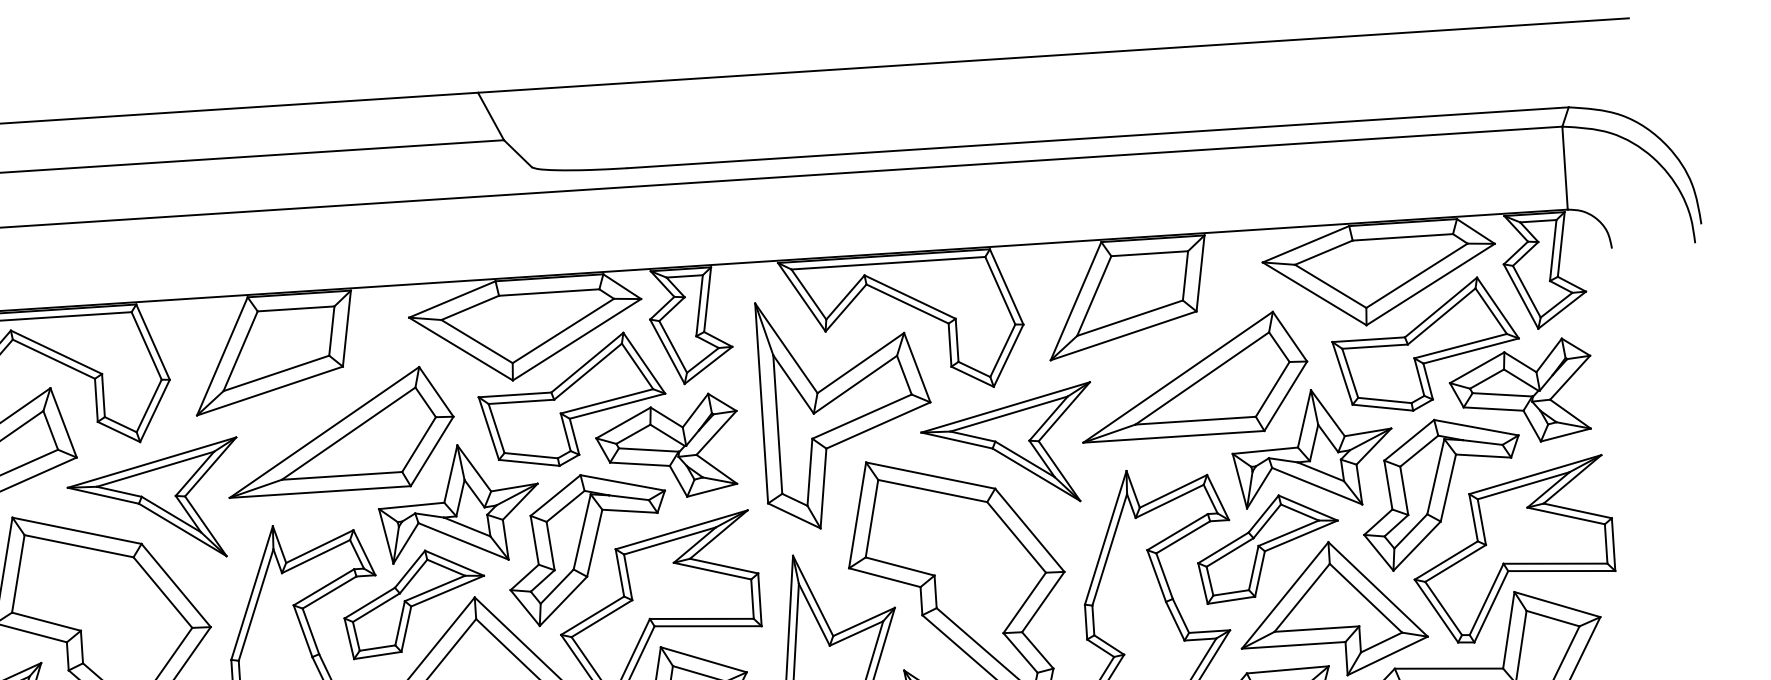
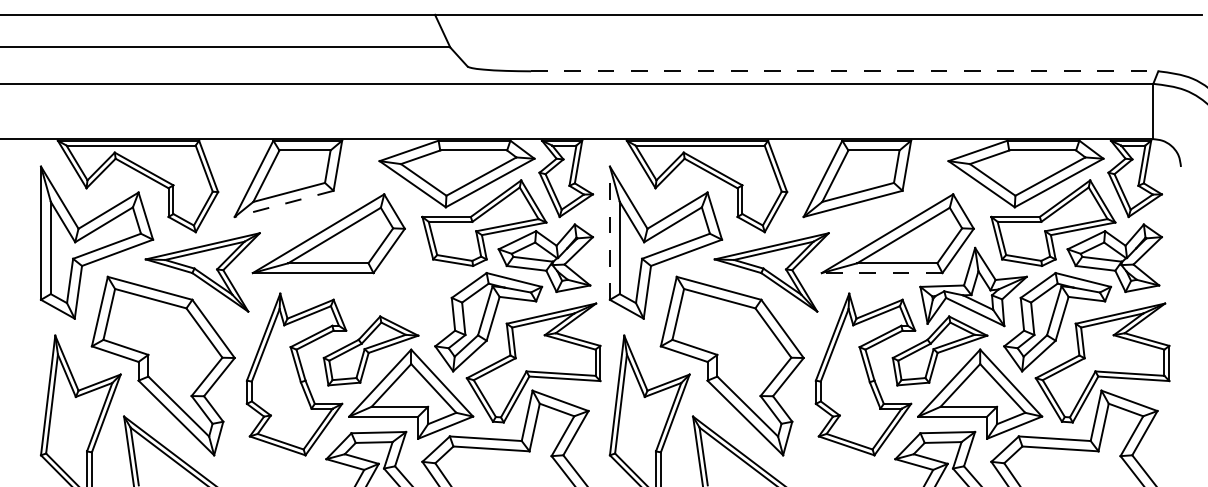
line: (1097, 138) -> (844, 71), solid -> dashed
line: (269, 392) -> (283, 204), solid -> dashed
line: (760, 403) -> (609, 233), solid -> dashed
line: (1172, 437) -> (881, 273), solid -> dashed
part: (458, 503) -> (404, 286), removed

